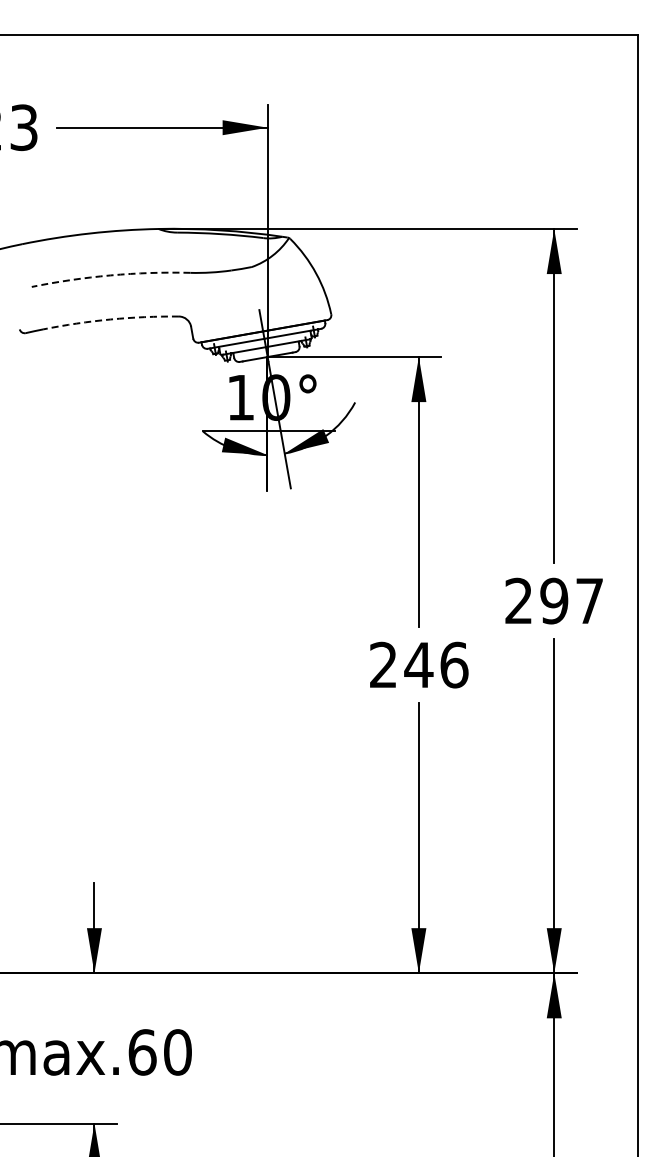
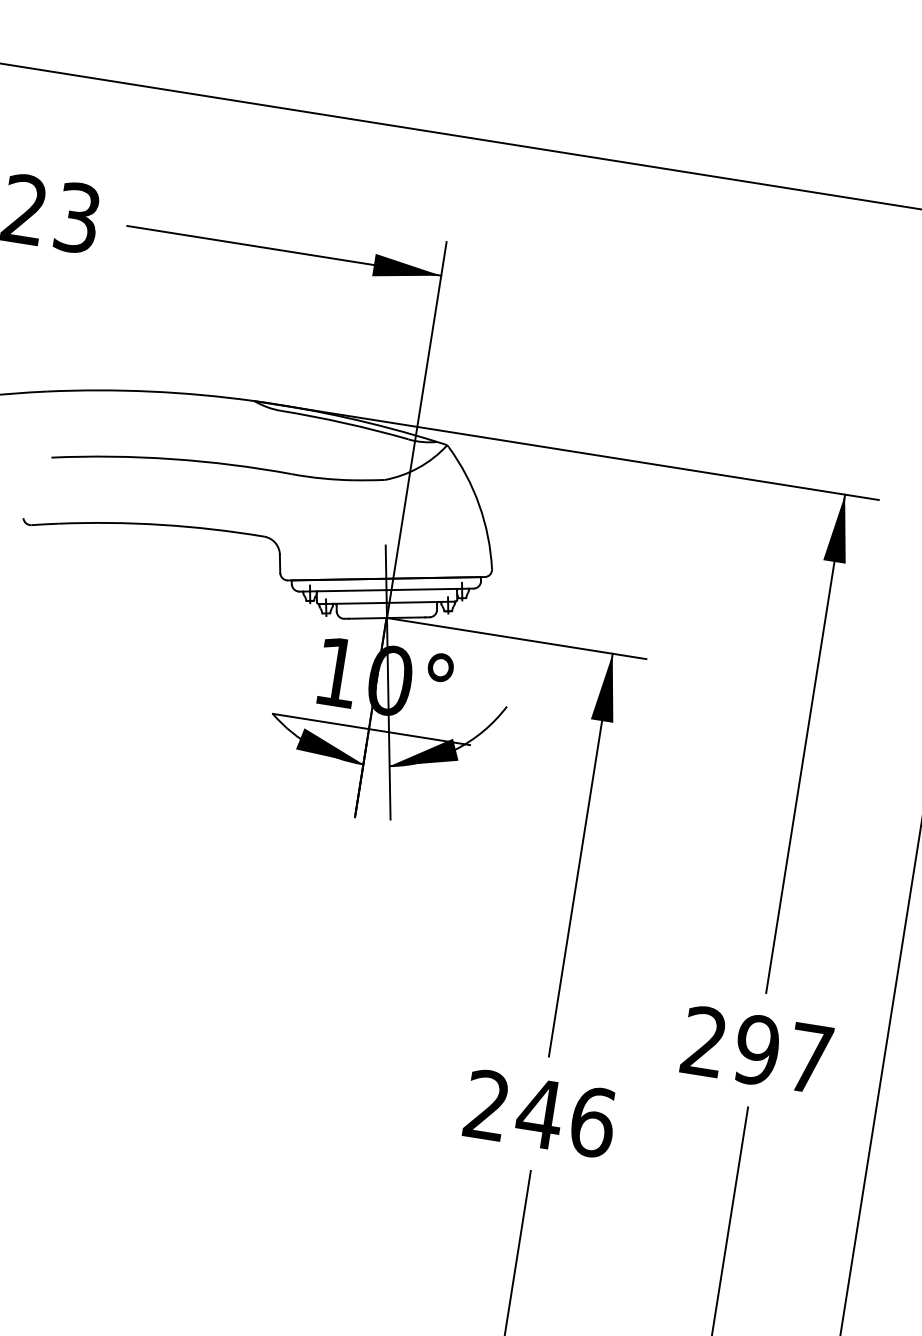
arc: (110, 275) -> (171, 459), dashed -> solid
arc: (110, 319) -> (161, 524), dashed -> solid

